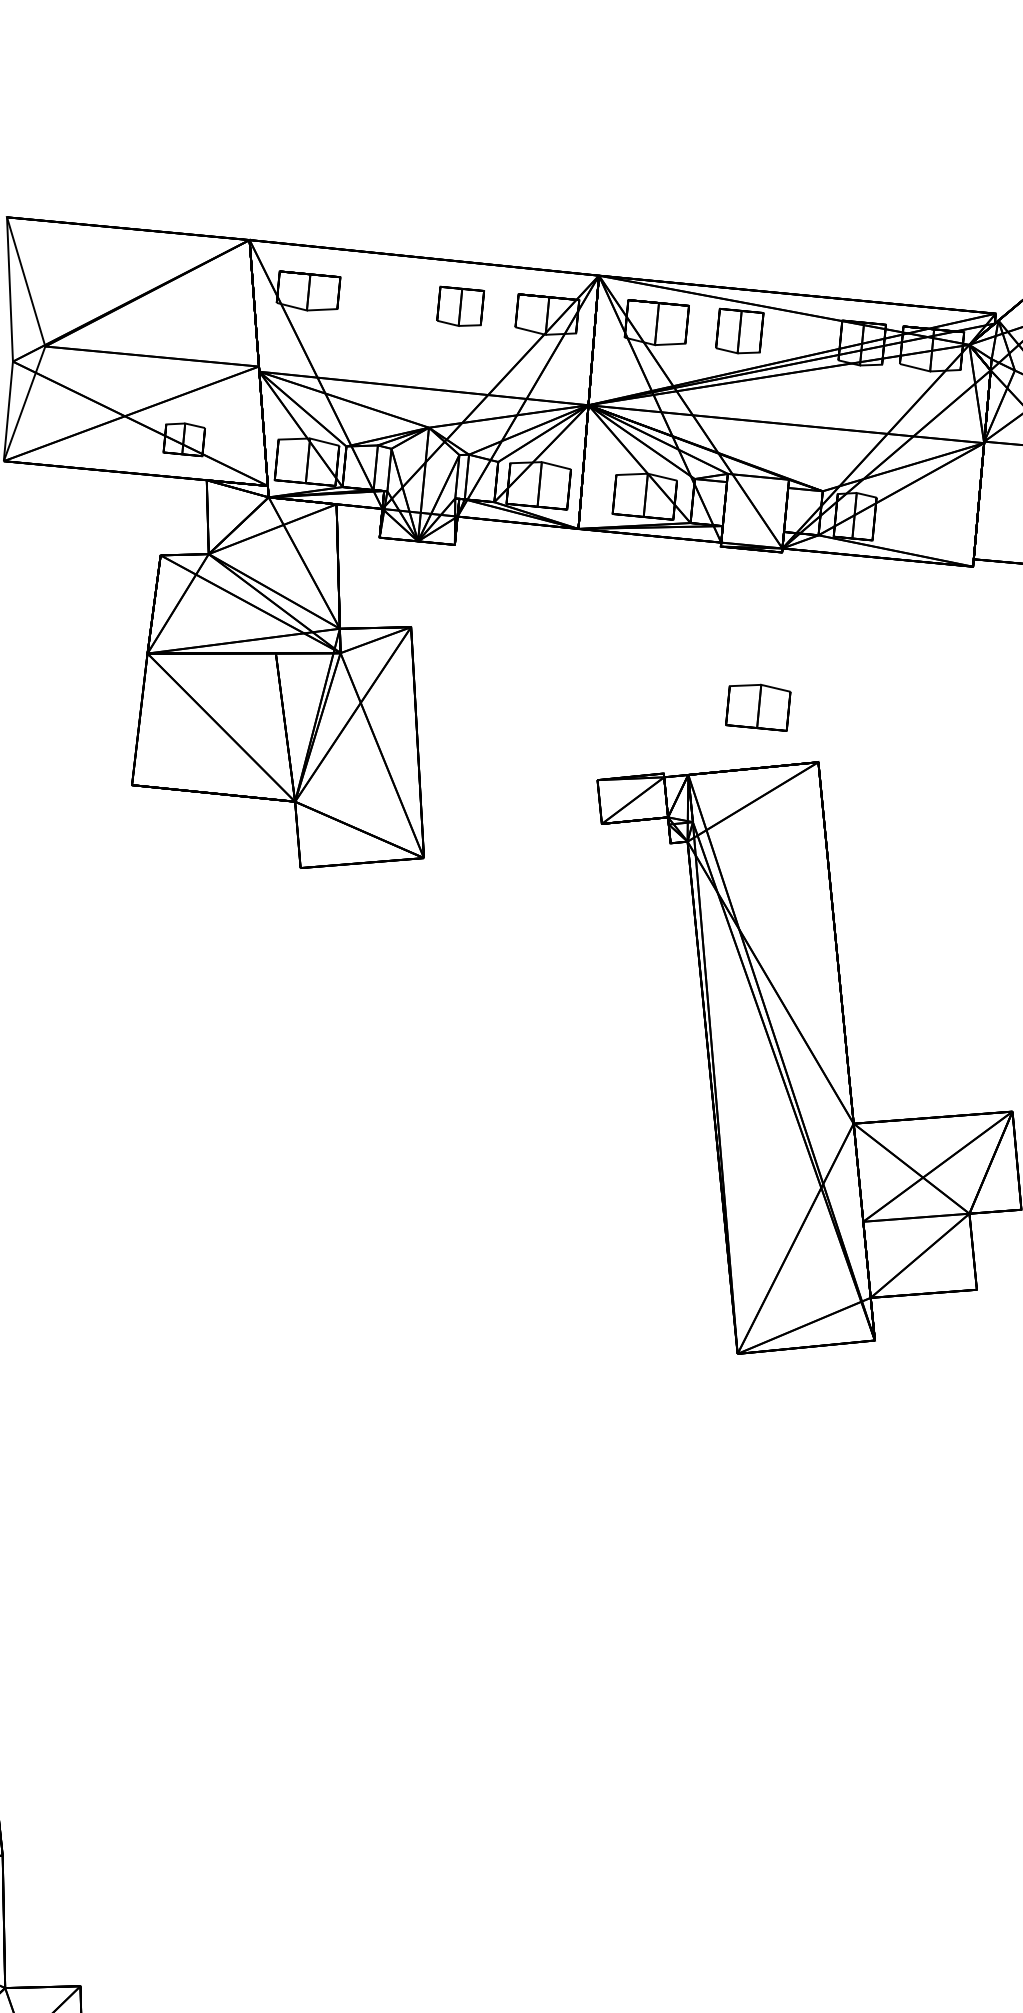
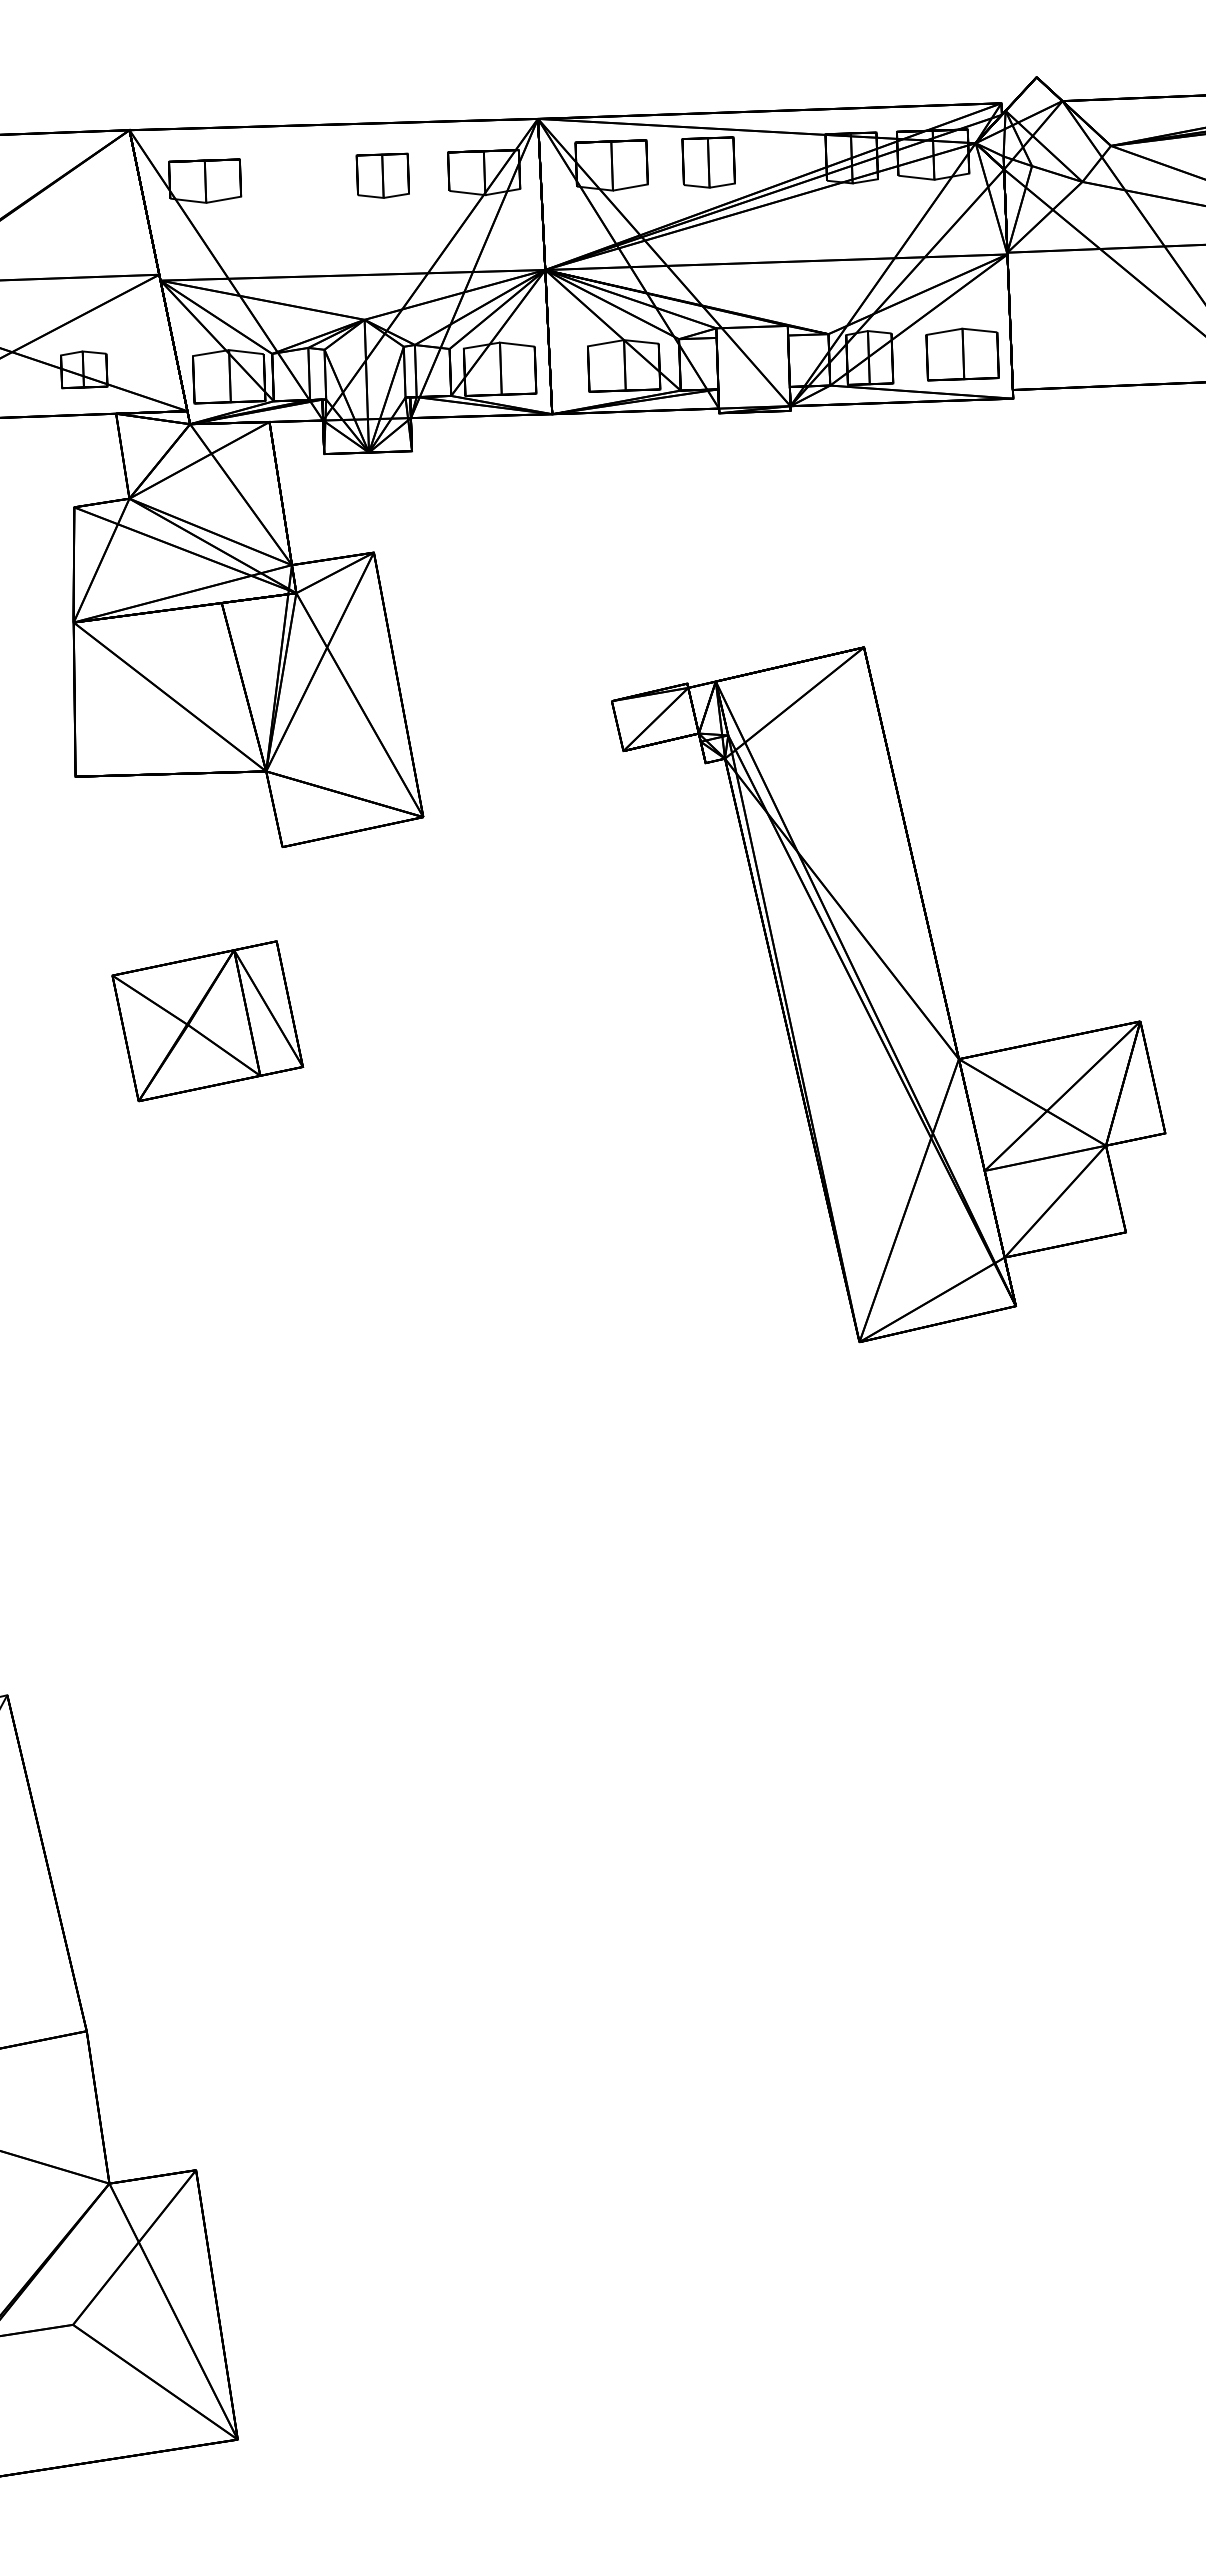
part: (758, 706) -> (962, 354), moved
part: (217, 1008) -> (207, 1021), added

